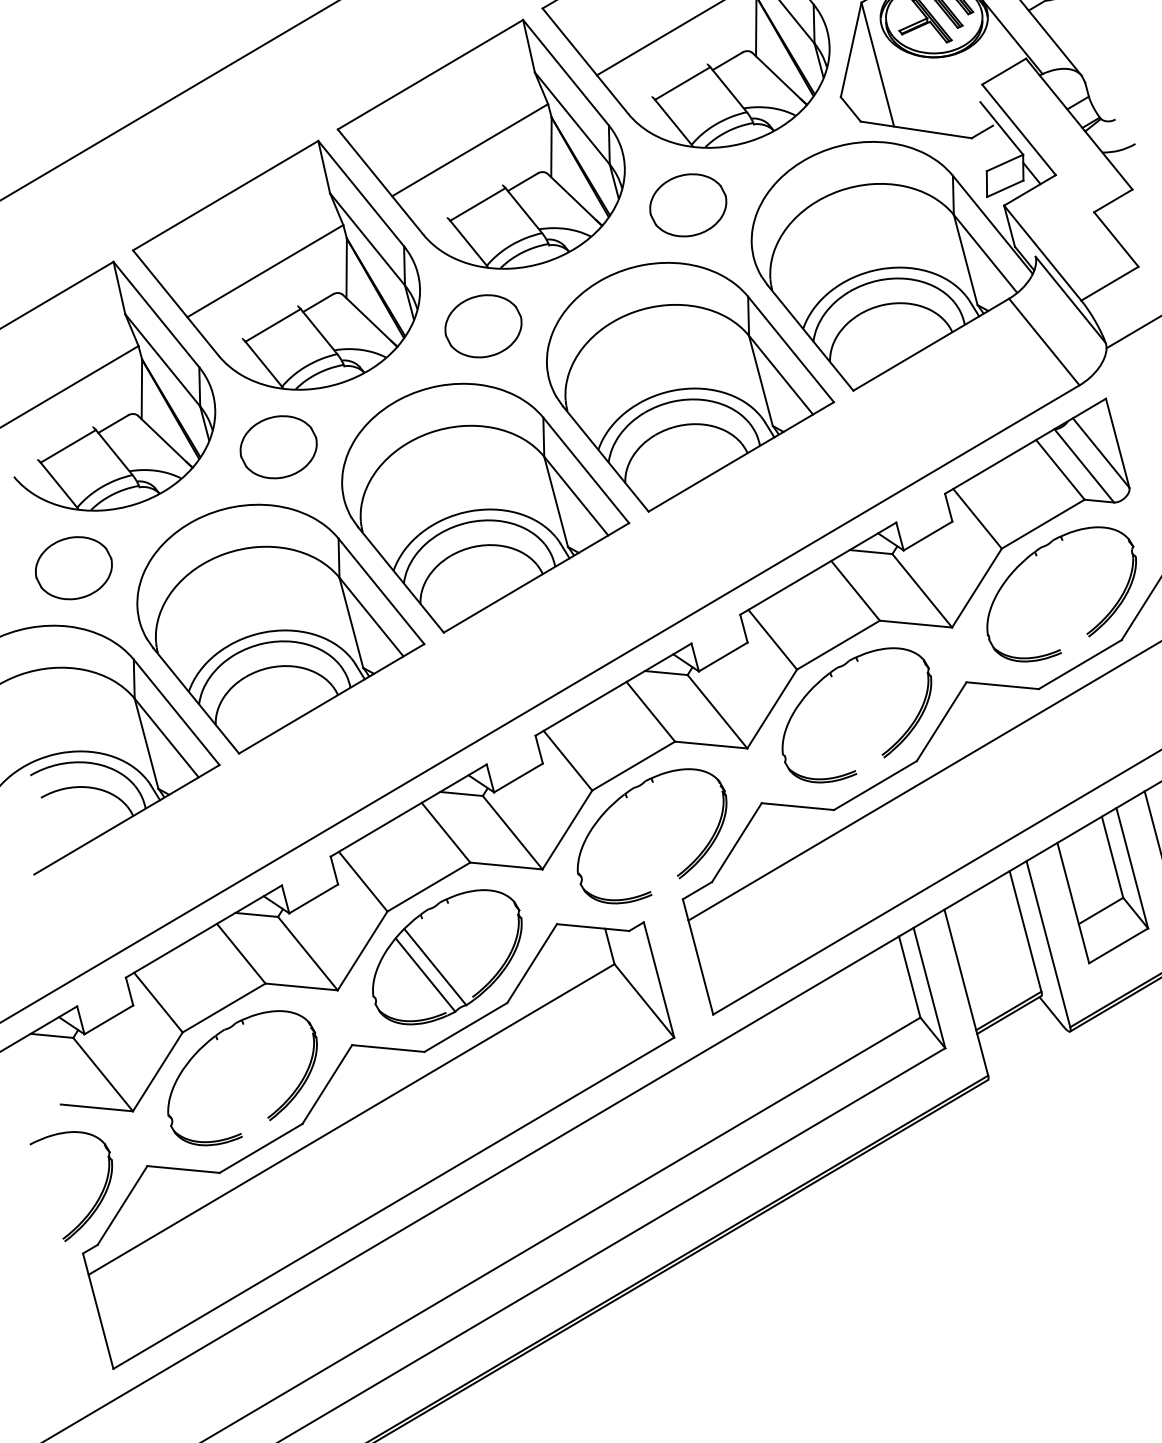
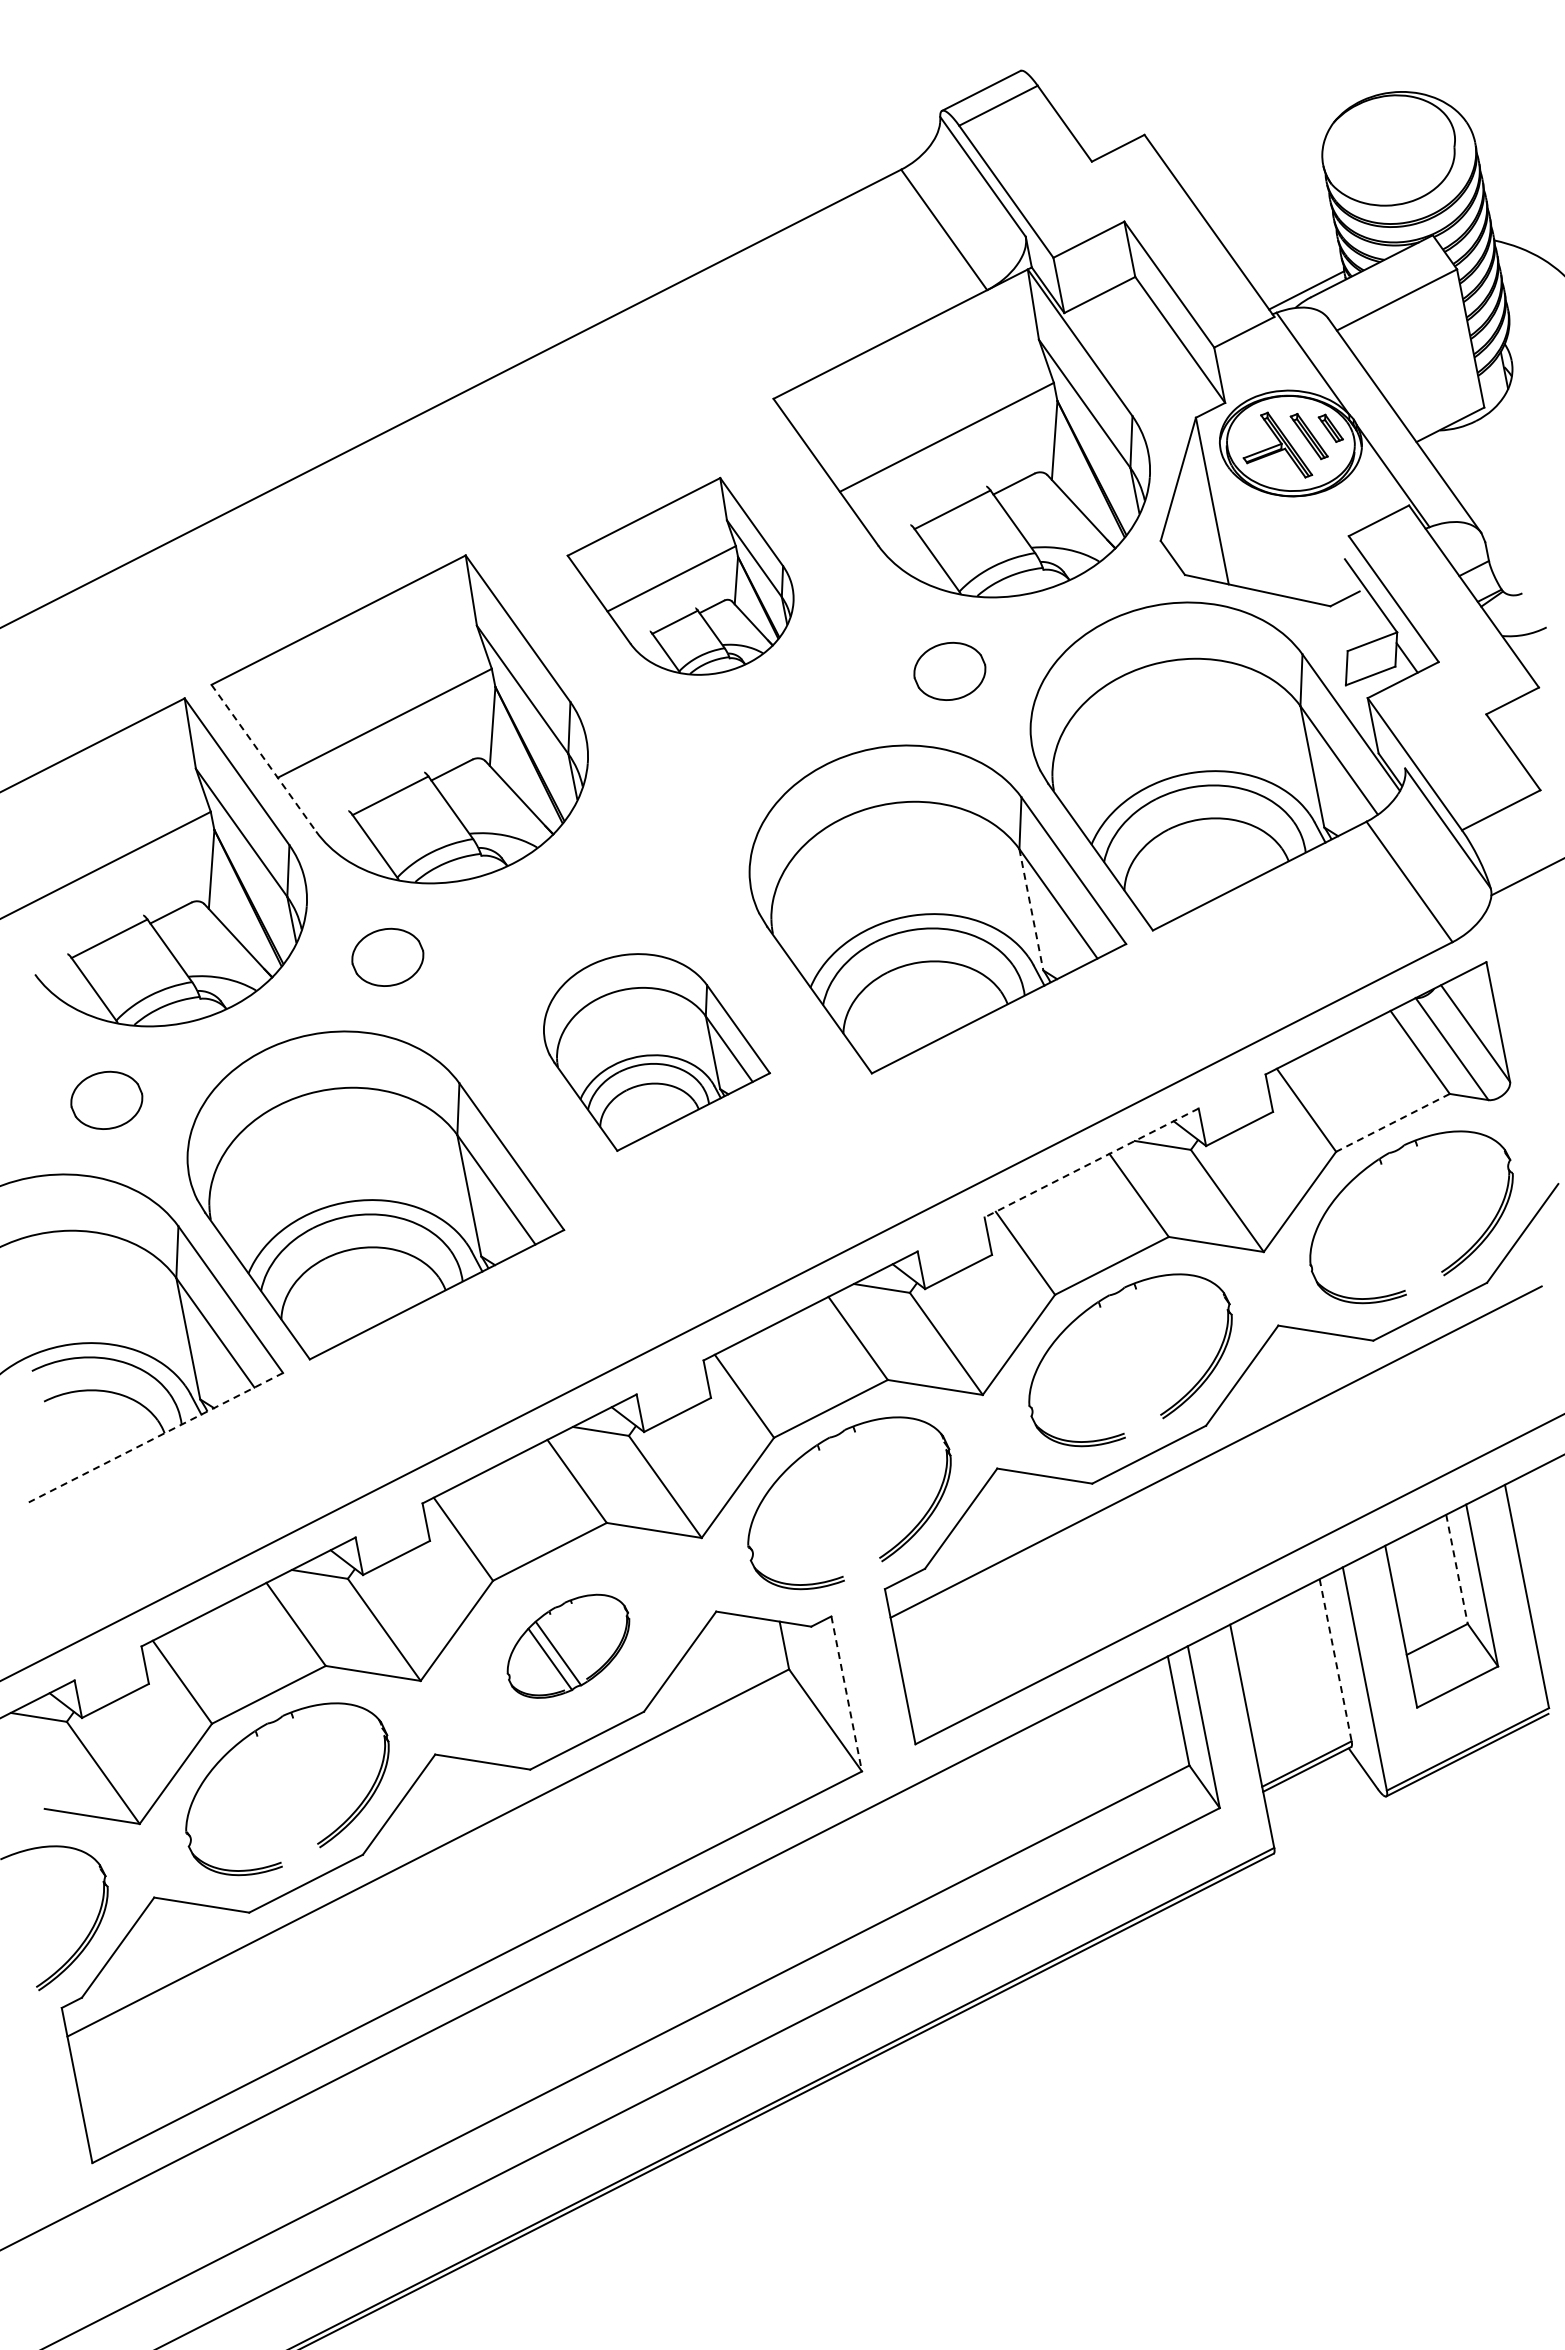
part: (481, 146) -> (680, 576), size x0.6
part: (688, 205) -> (949, 671), size x0.7
line: (176, 303) -> (264, 758), solid -> dashed
part: (483, 326) -> (668, 814), removed
line: (761, 380) -> (1031, 909), solid -> dashed
part: (278, 447) -> (387, 957), size x0.7
part: (485, 506) -> (656, 1052), size x0.6
line: (1042, 523) -> (1392, 1122), solid -> dashed
part: (73, 568) -> (106, 1100), size x0.7
line: (818, 569) -> (1091, 1163), solid -> dashed
line: (126, 819) -> (155, 1437), solid -> dashed
line: (1112, 857) -> (1456, 1569), solid -> dashed
line: (1025, 931) -> (1335, 1660), solid -> dashed
part: (447, 957) -> (568, 1646), size x0.6
line: (658, 980) -> (846, 1694), solid -> dashed

